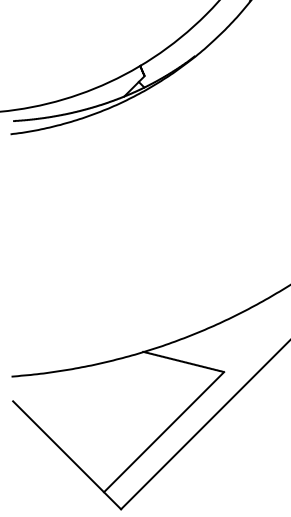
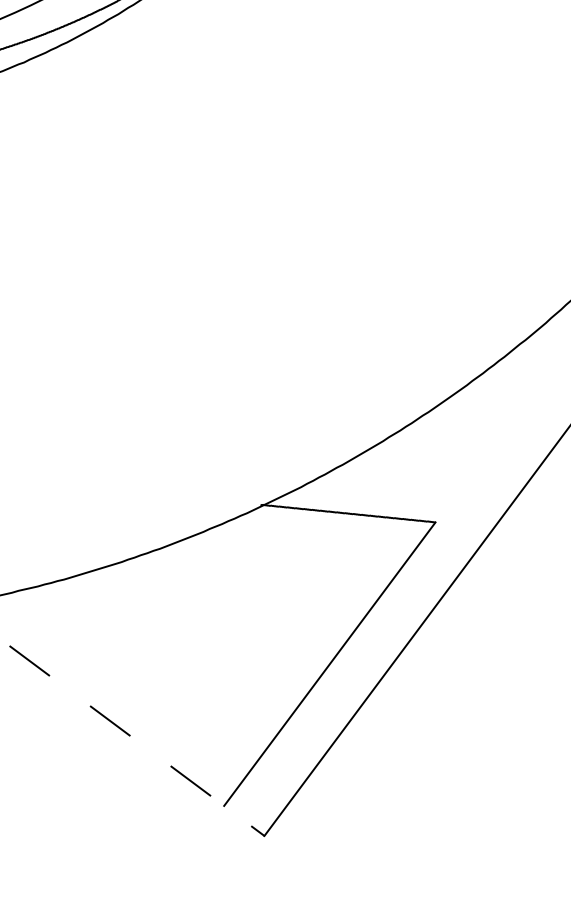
line: (67, 455) -> (137, 741), solid -> dashed

